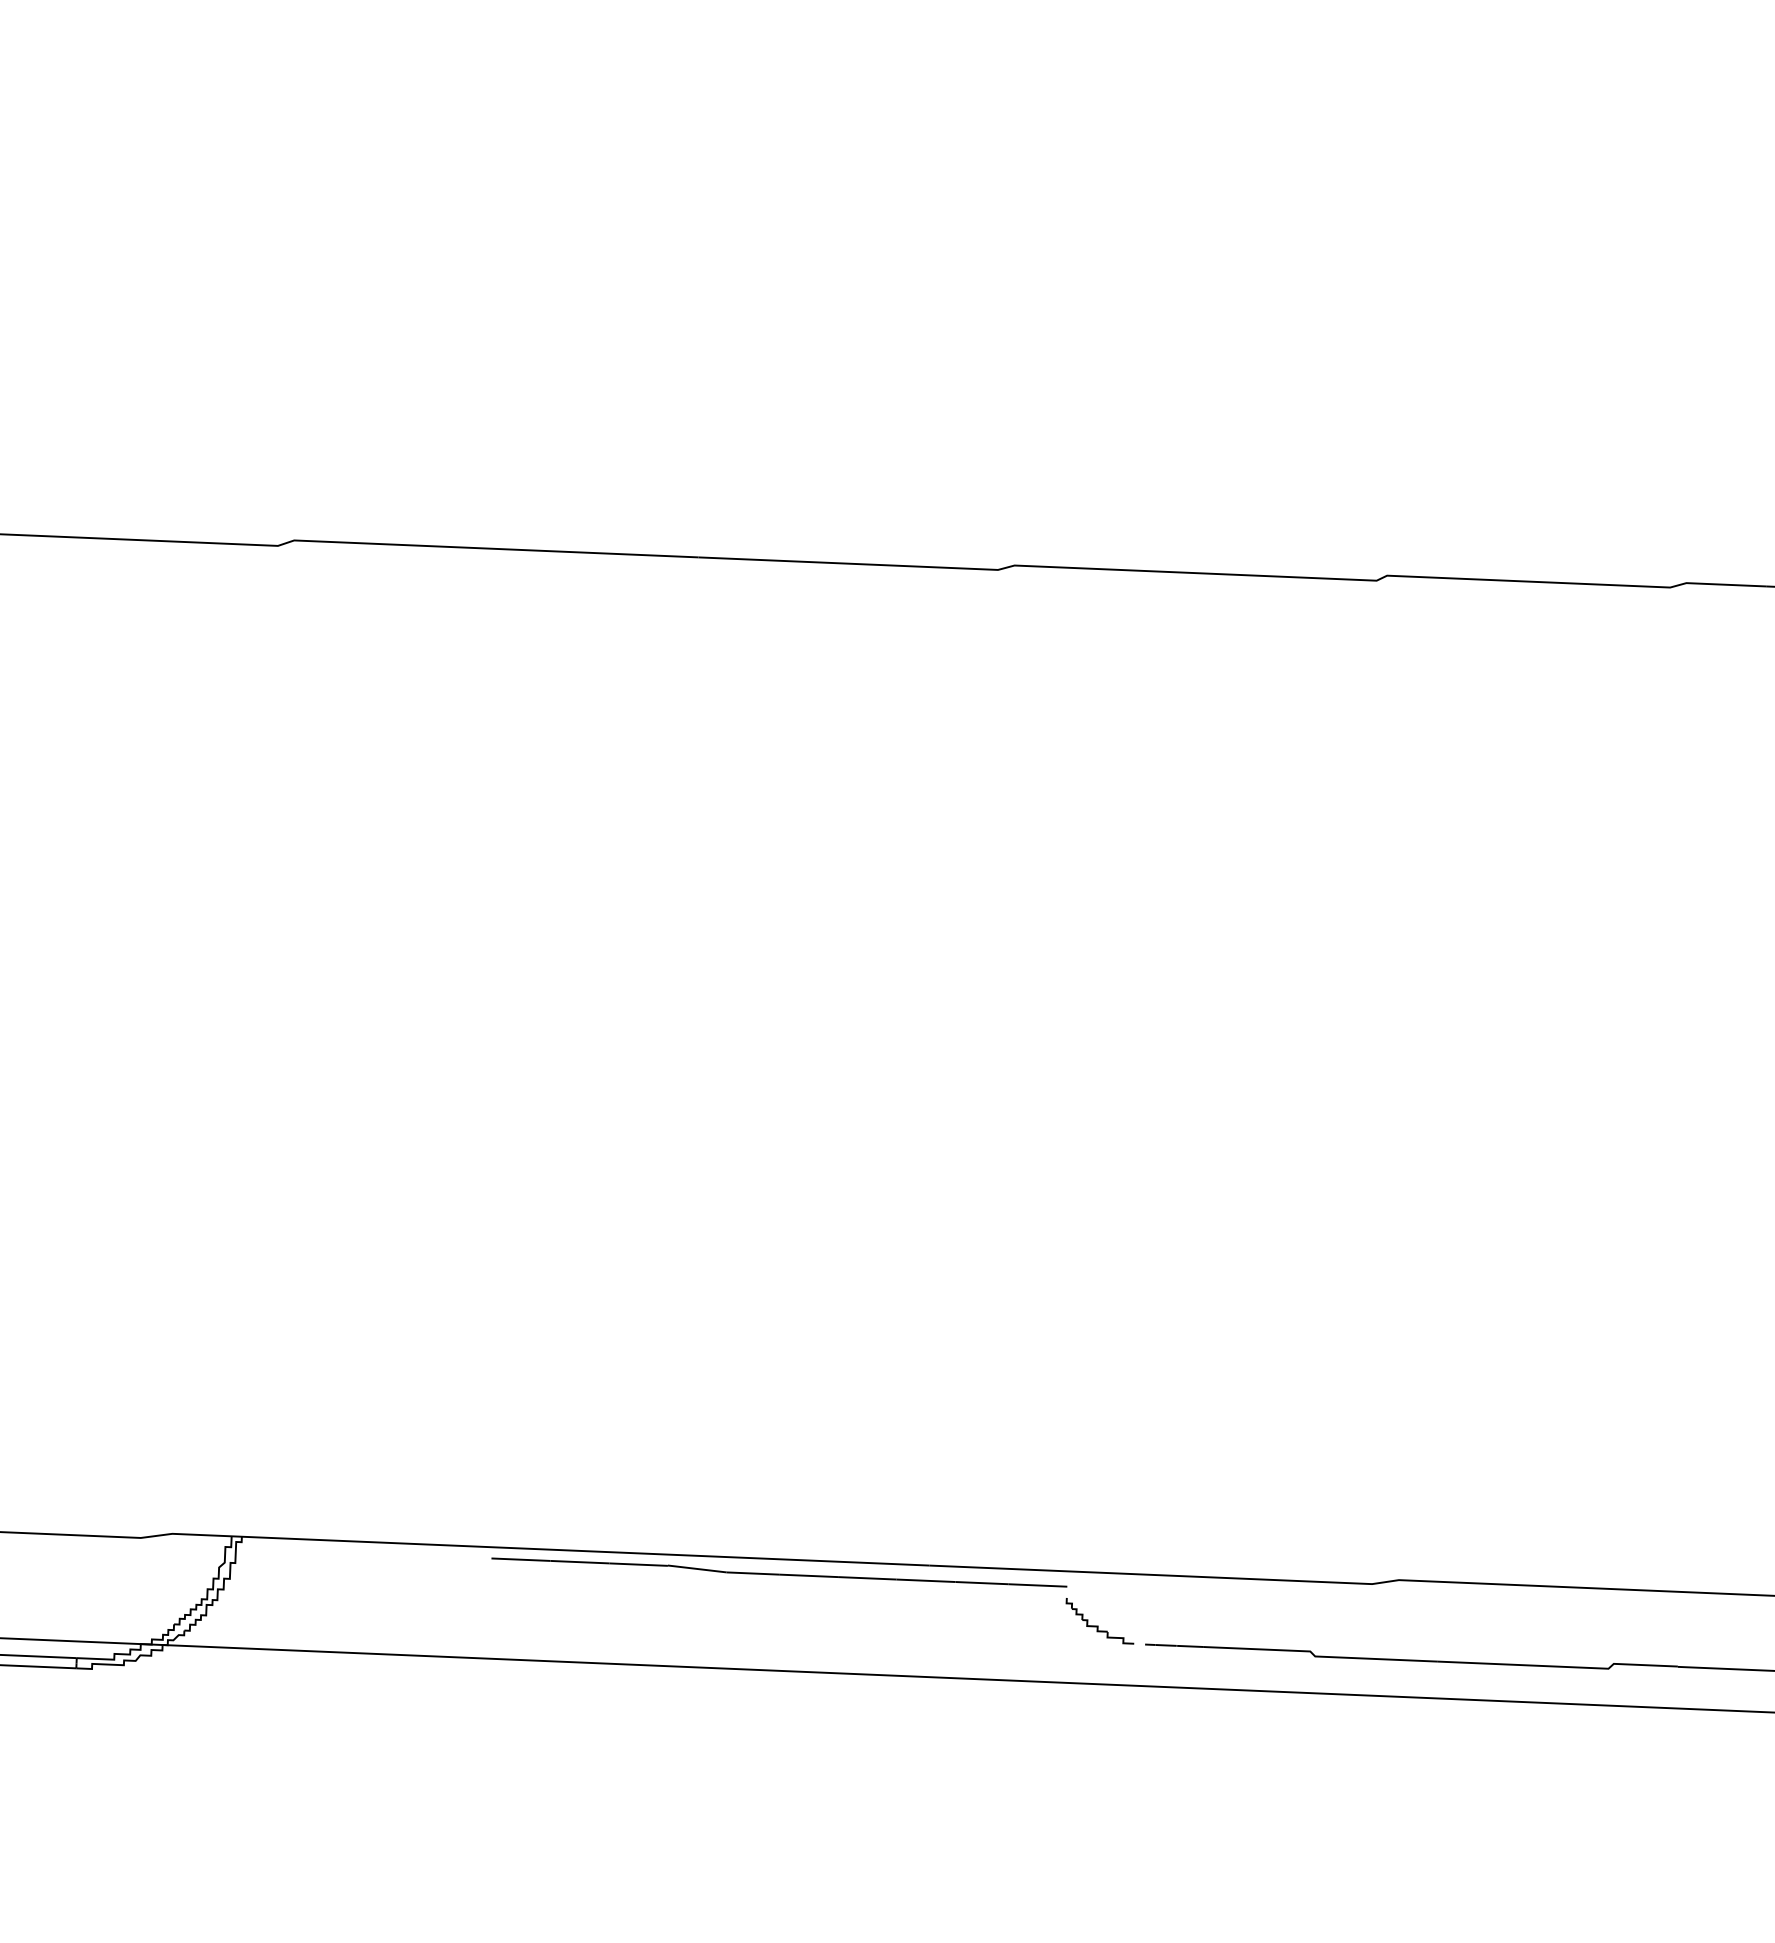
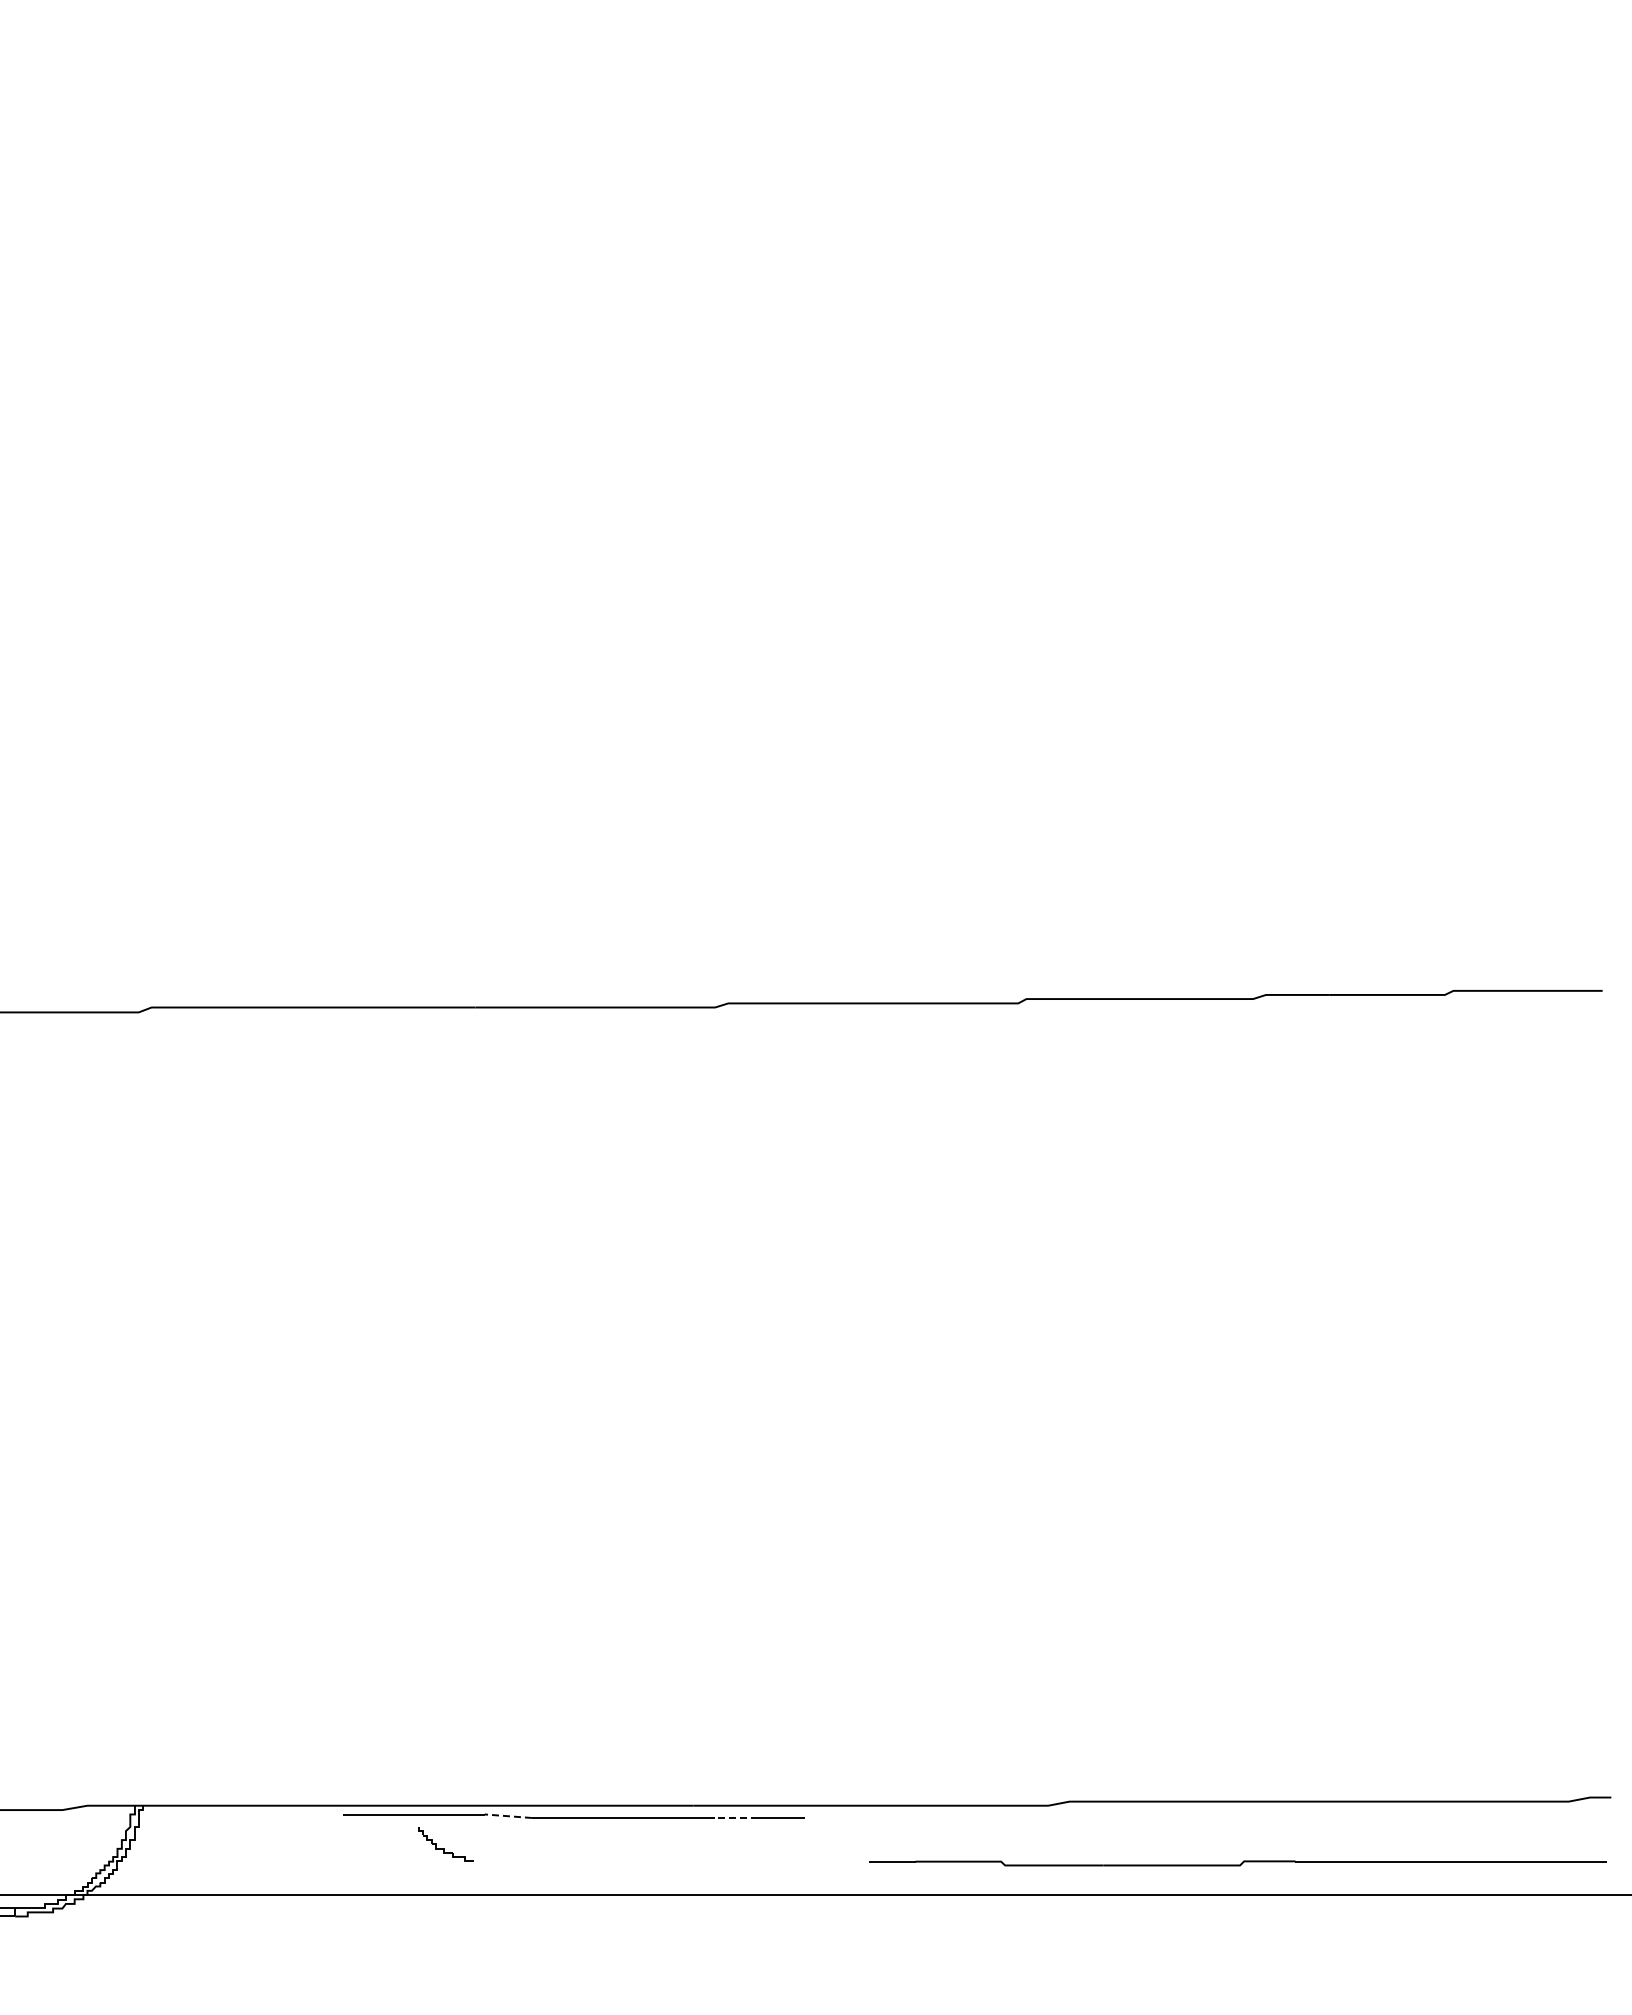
line: (697, 1569) -> (508, 1816), solid -> dashed
line: (980, 1583) -> (735, 1818), solid -> dashed
part: (1099, 1621) -> (445, 1844), moved

